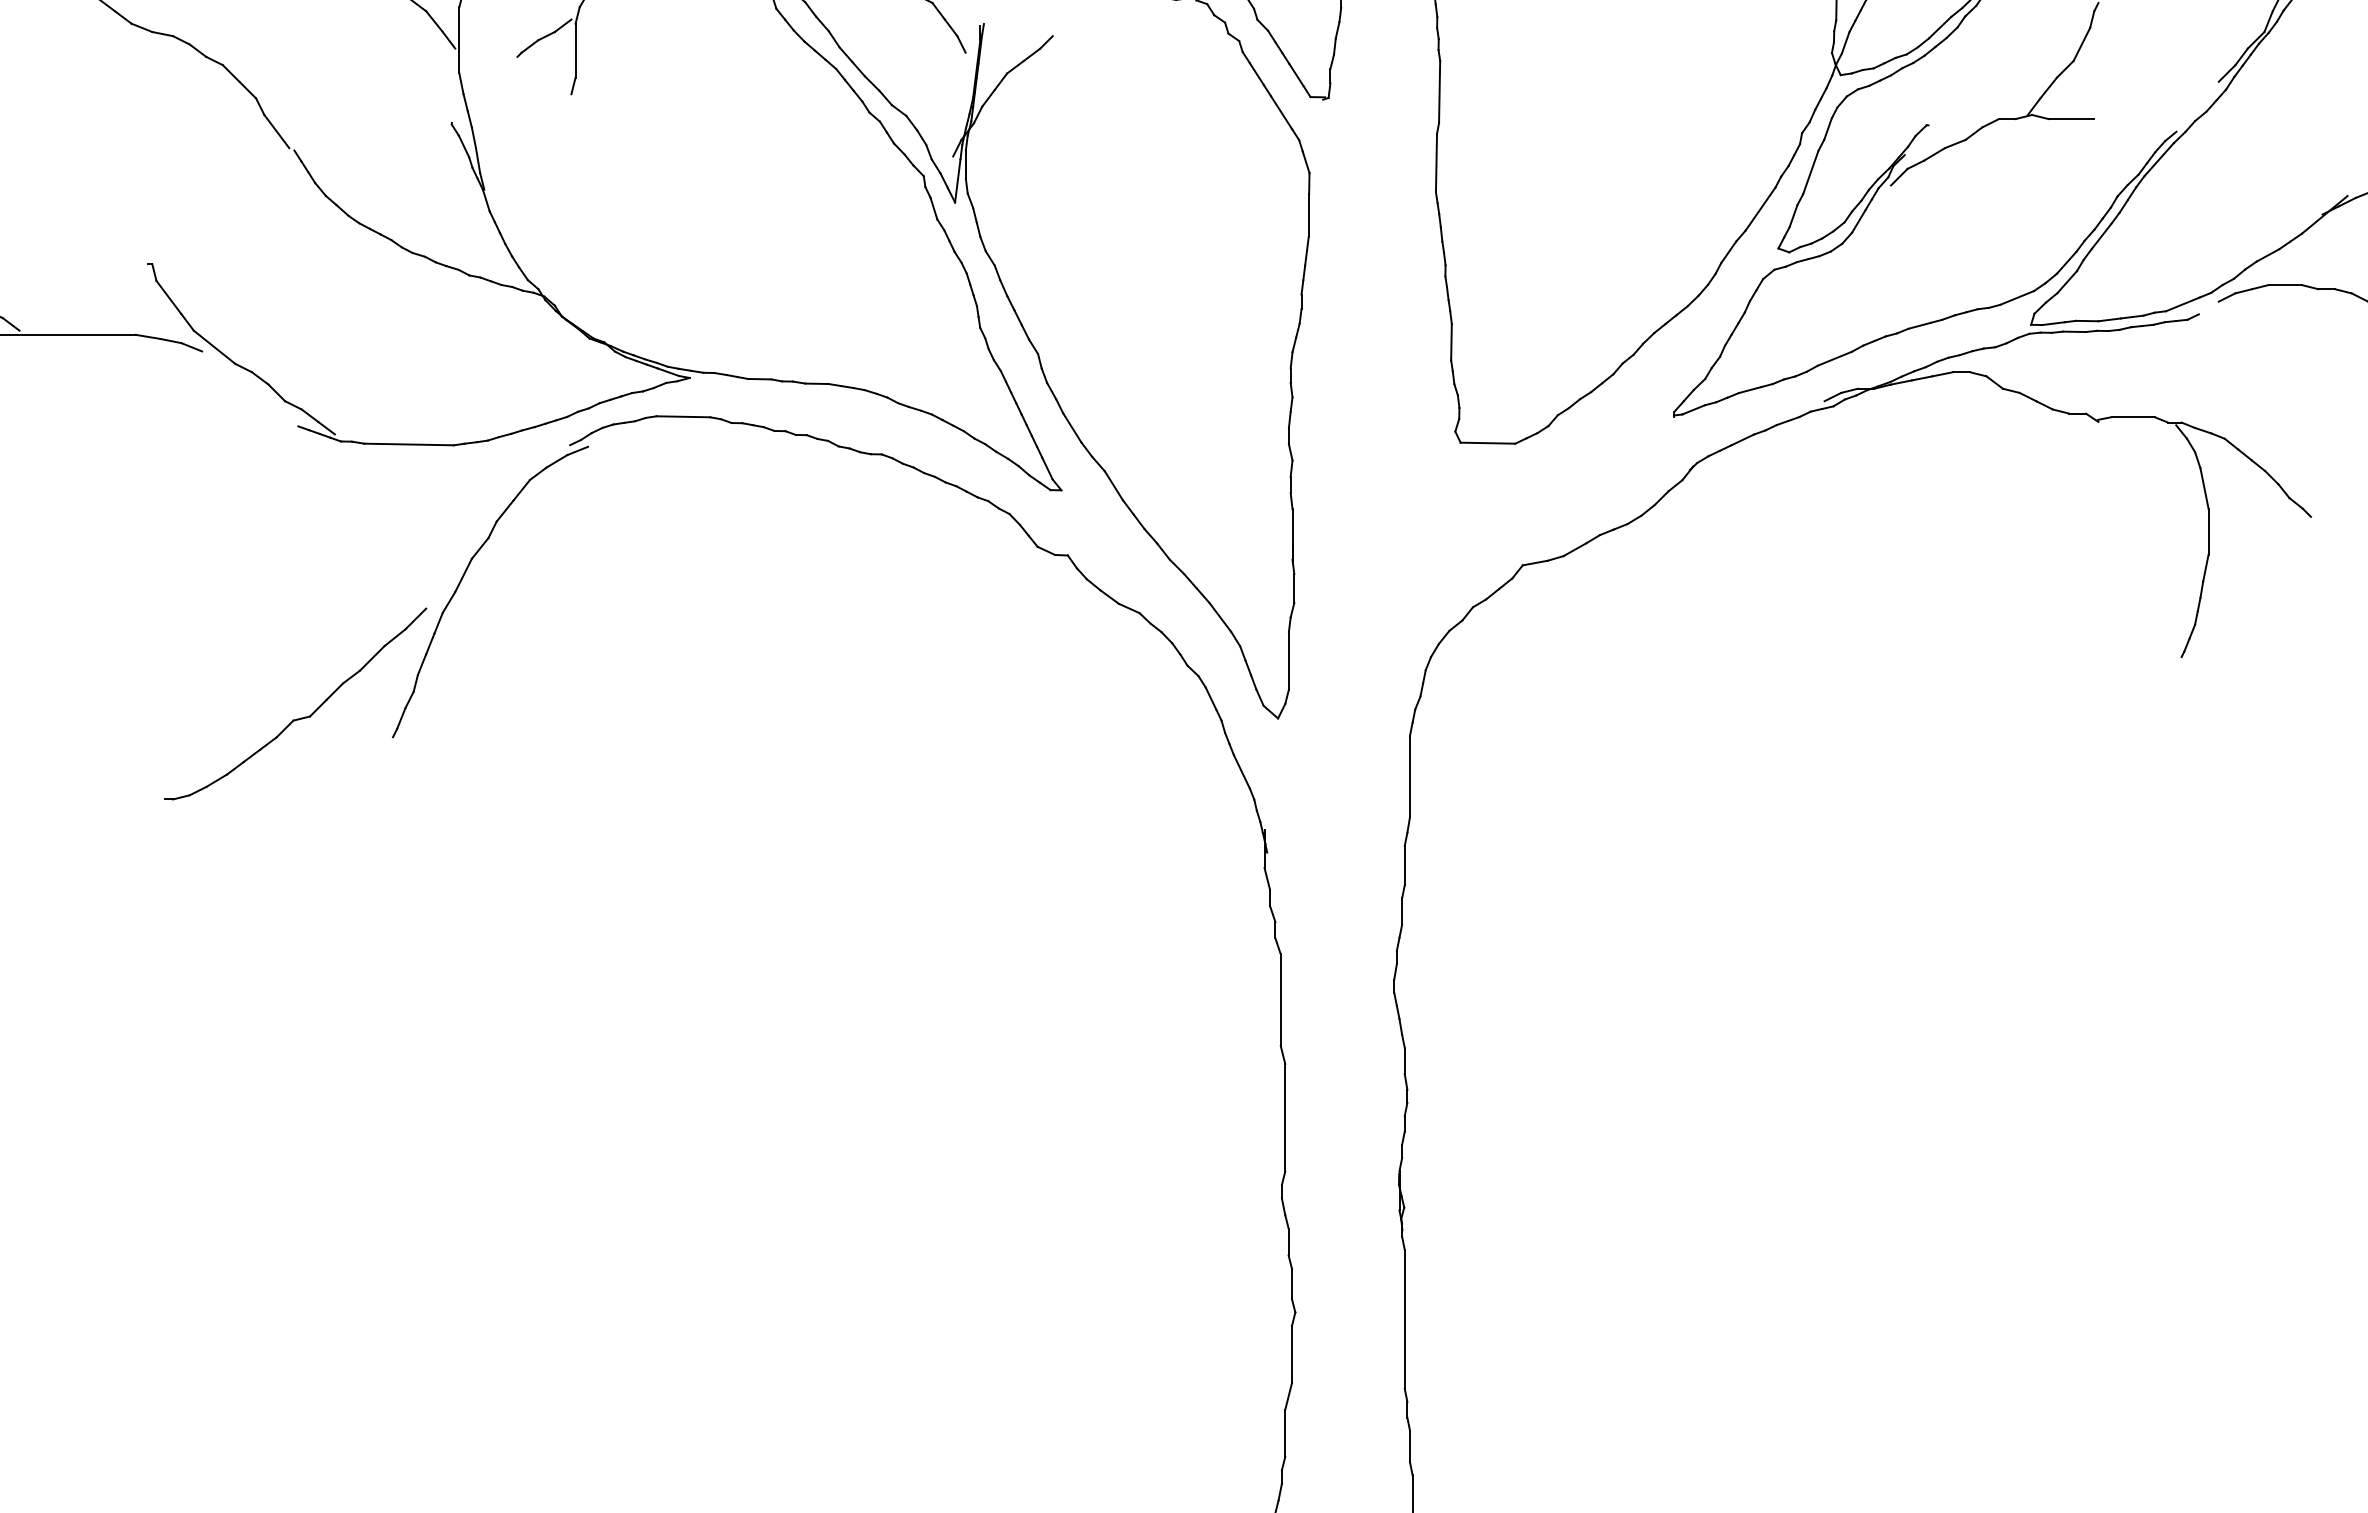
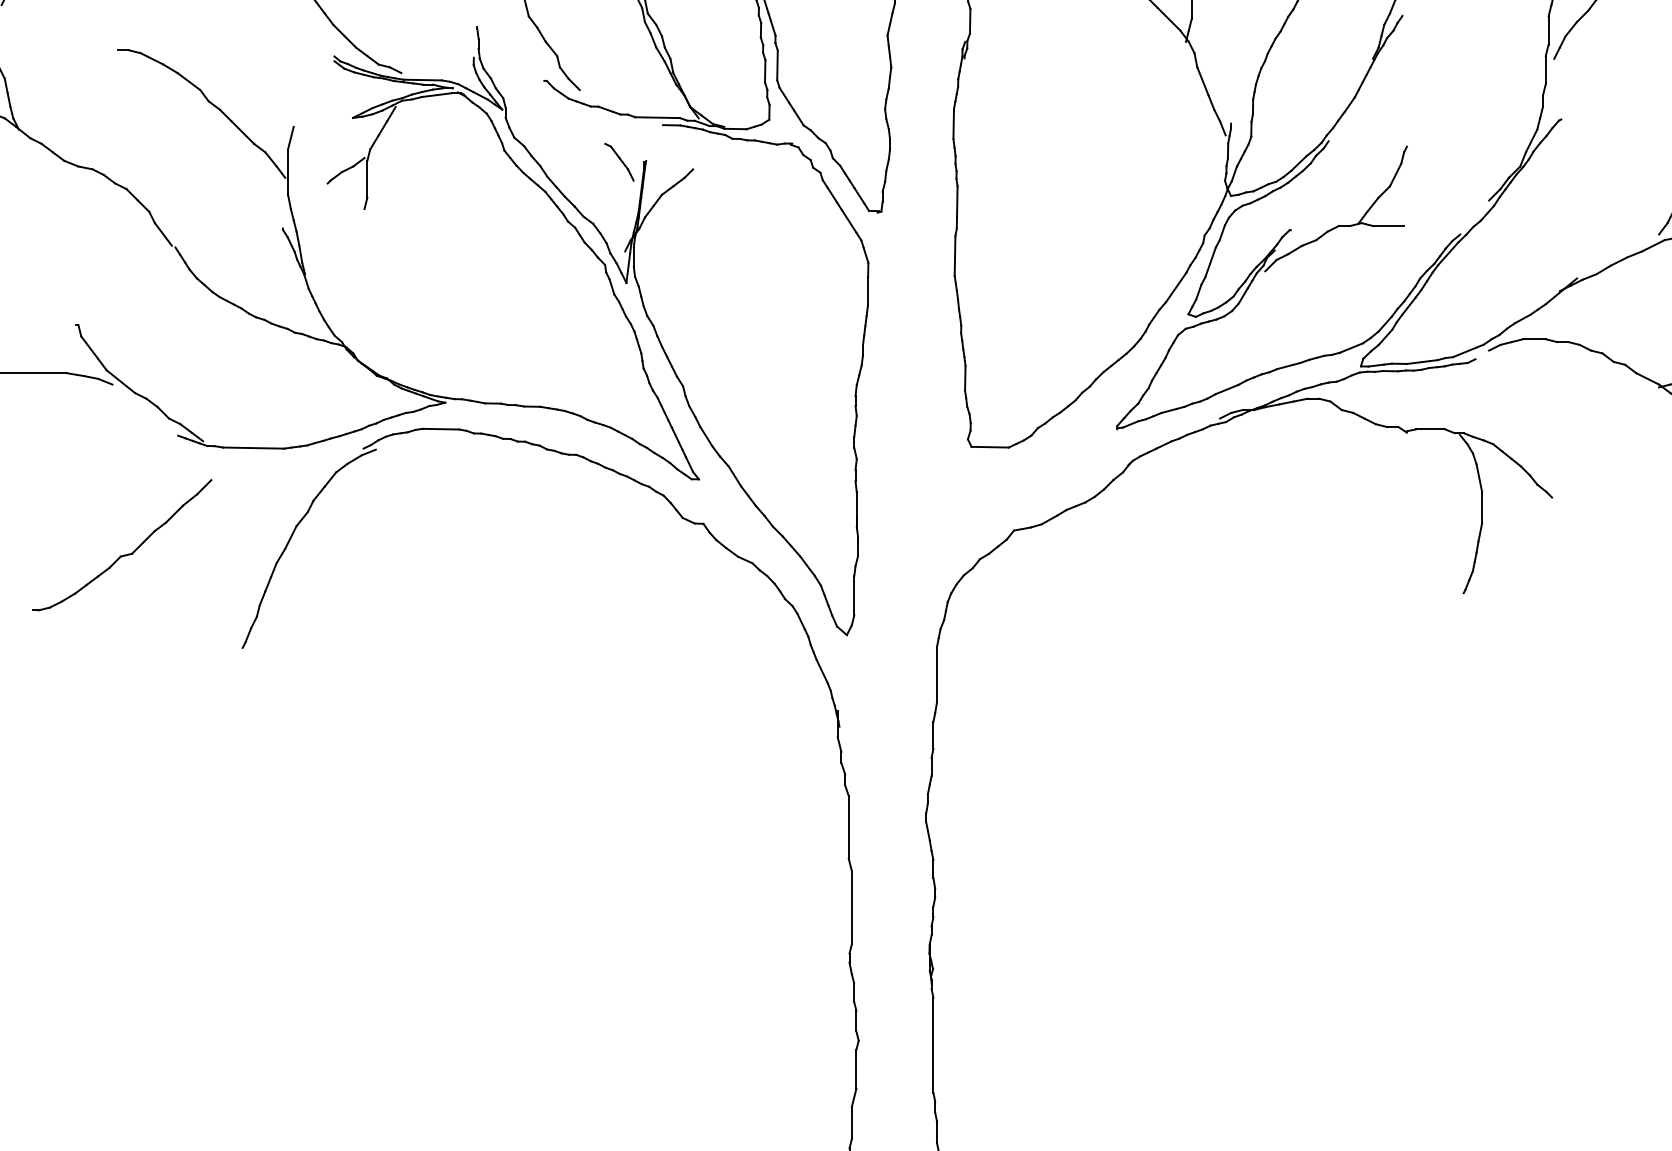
part: (298, 717) -> (124, 554), moved

